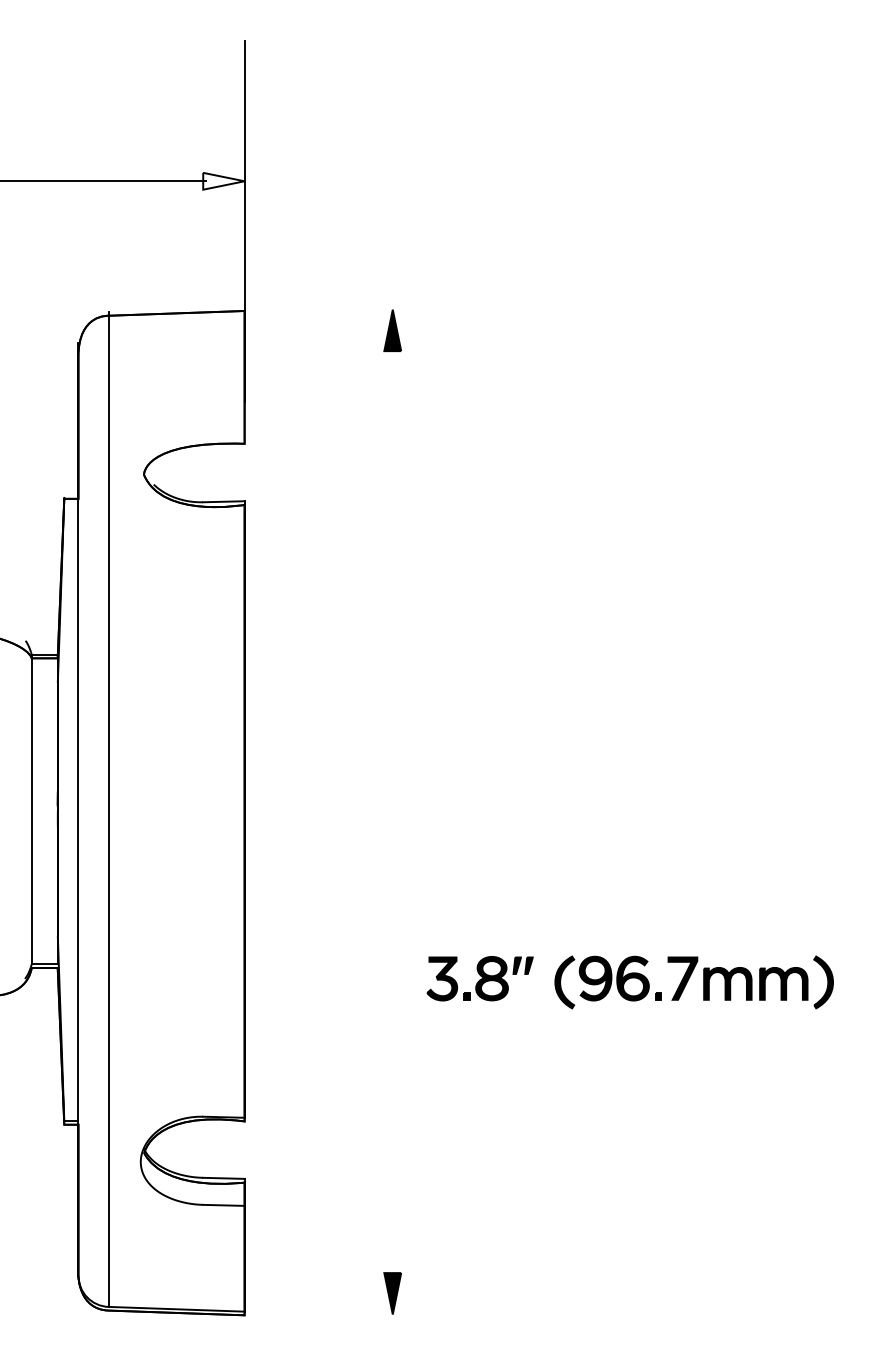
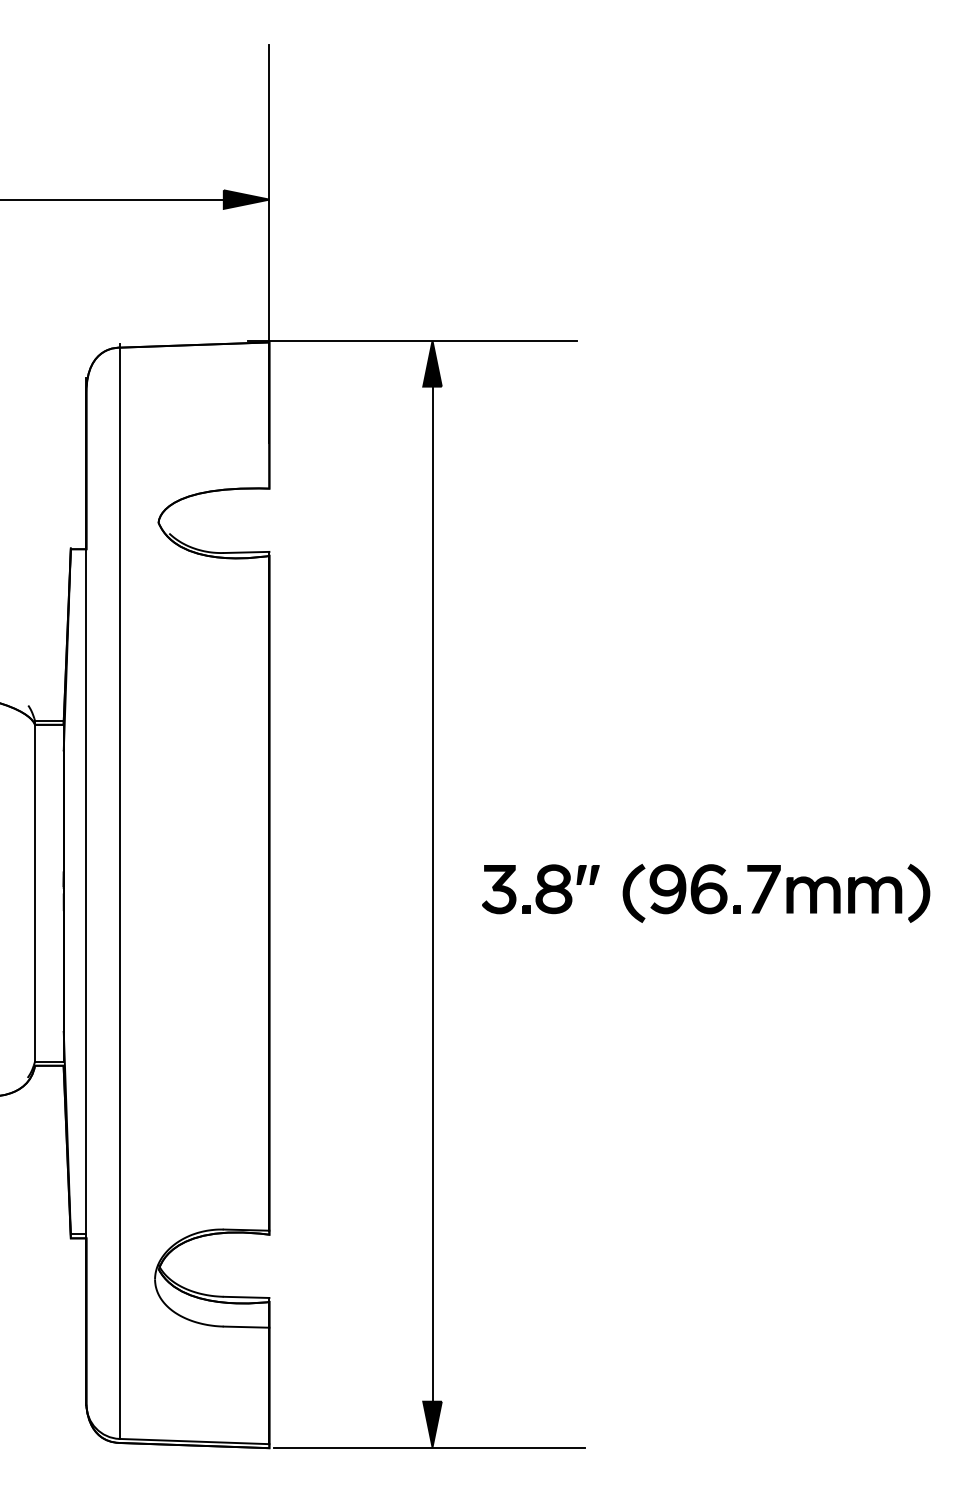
fill: (223, 180) -> (246, 198), added
line: (374, 309) -> (412, 340), added
line: (392, 811) -> (432, 893), added
part: (629, 982) -> (705, 893), moved
line: (390, 1315) -> (430, 1448), added

